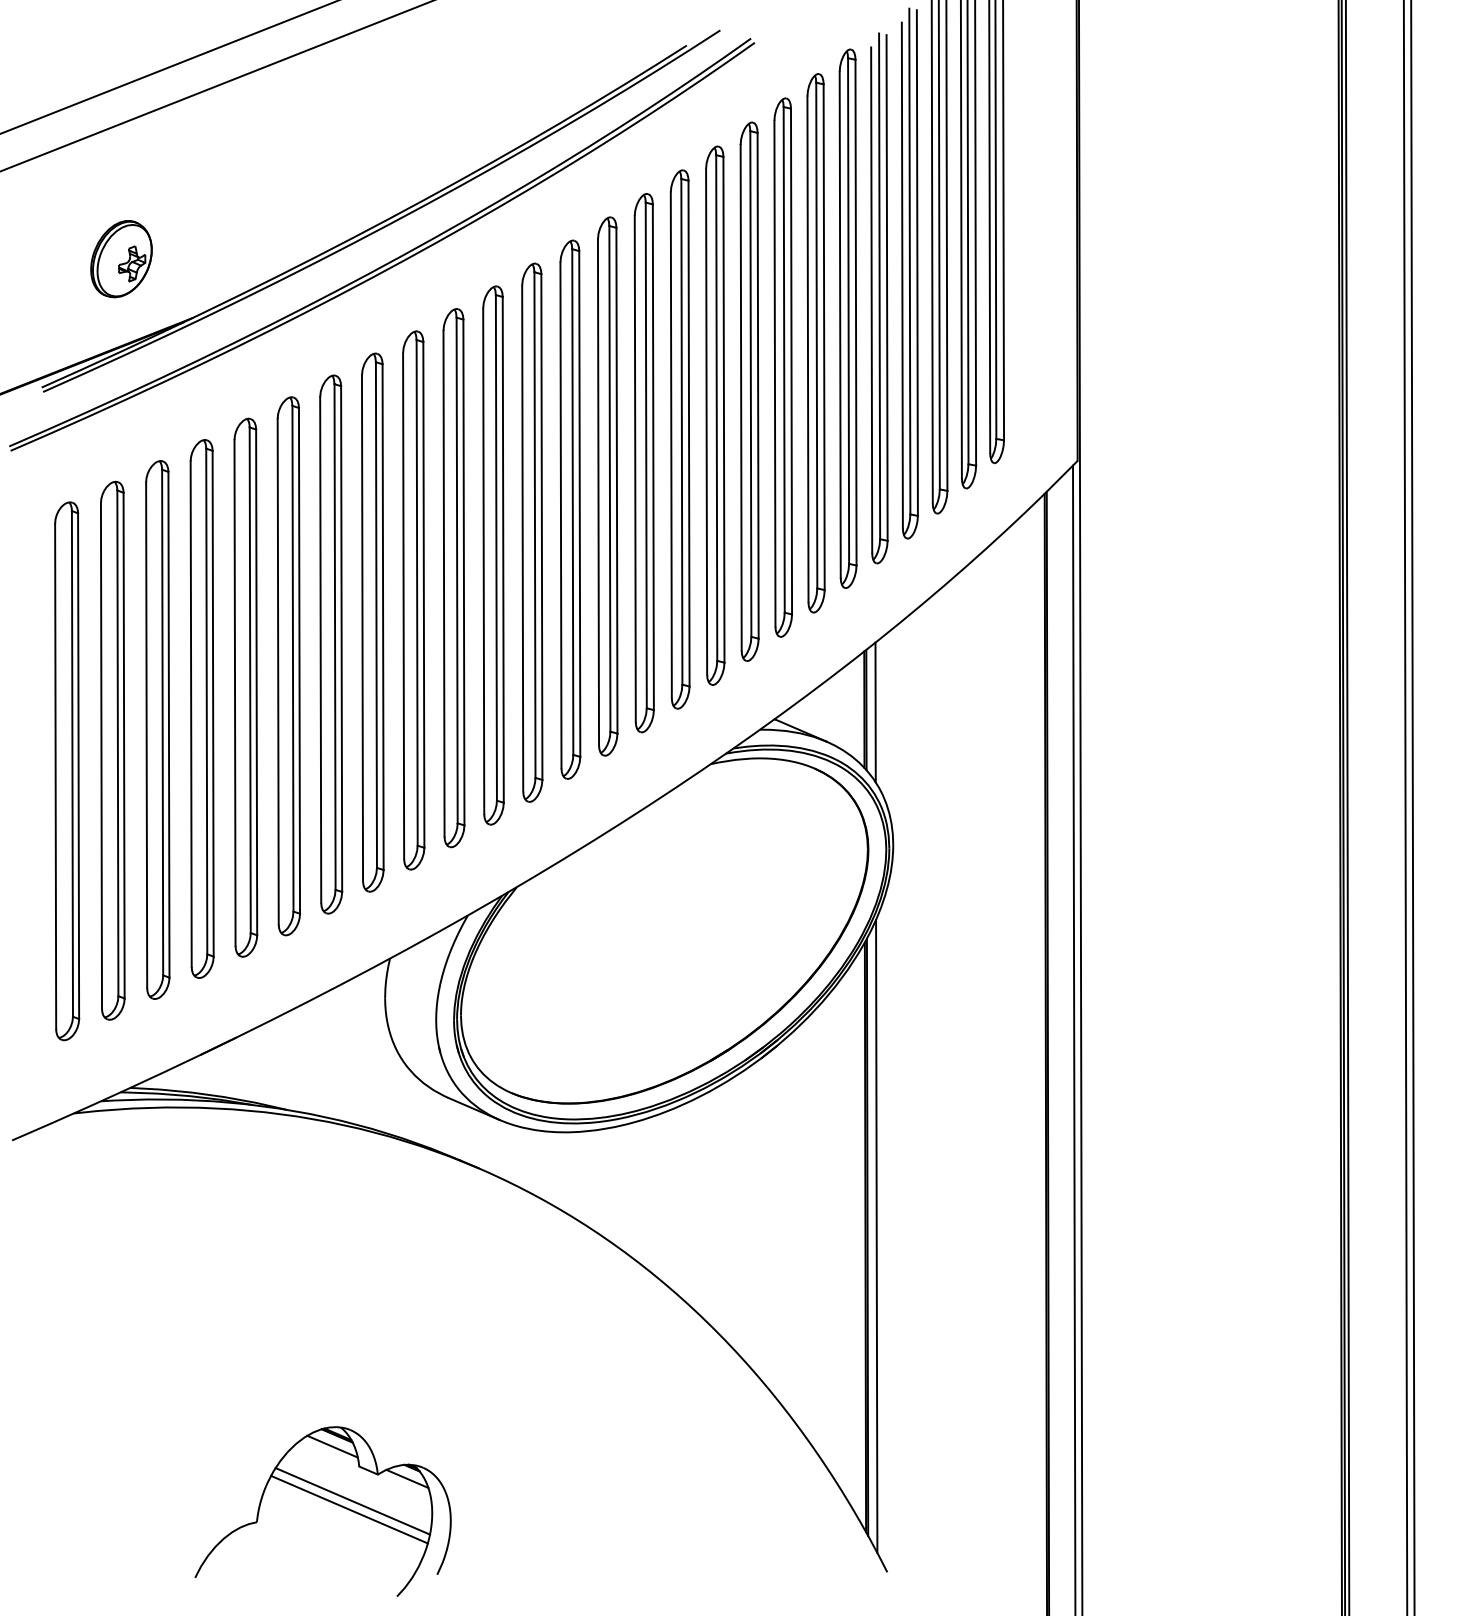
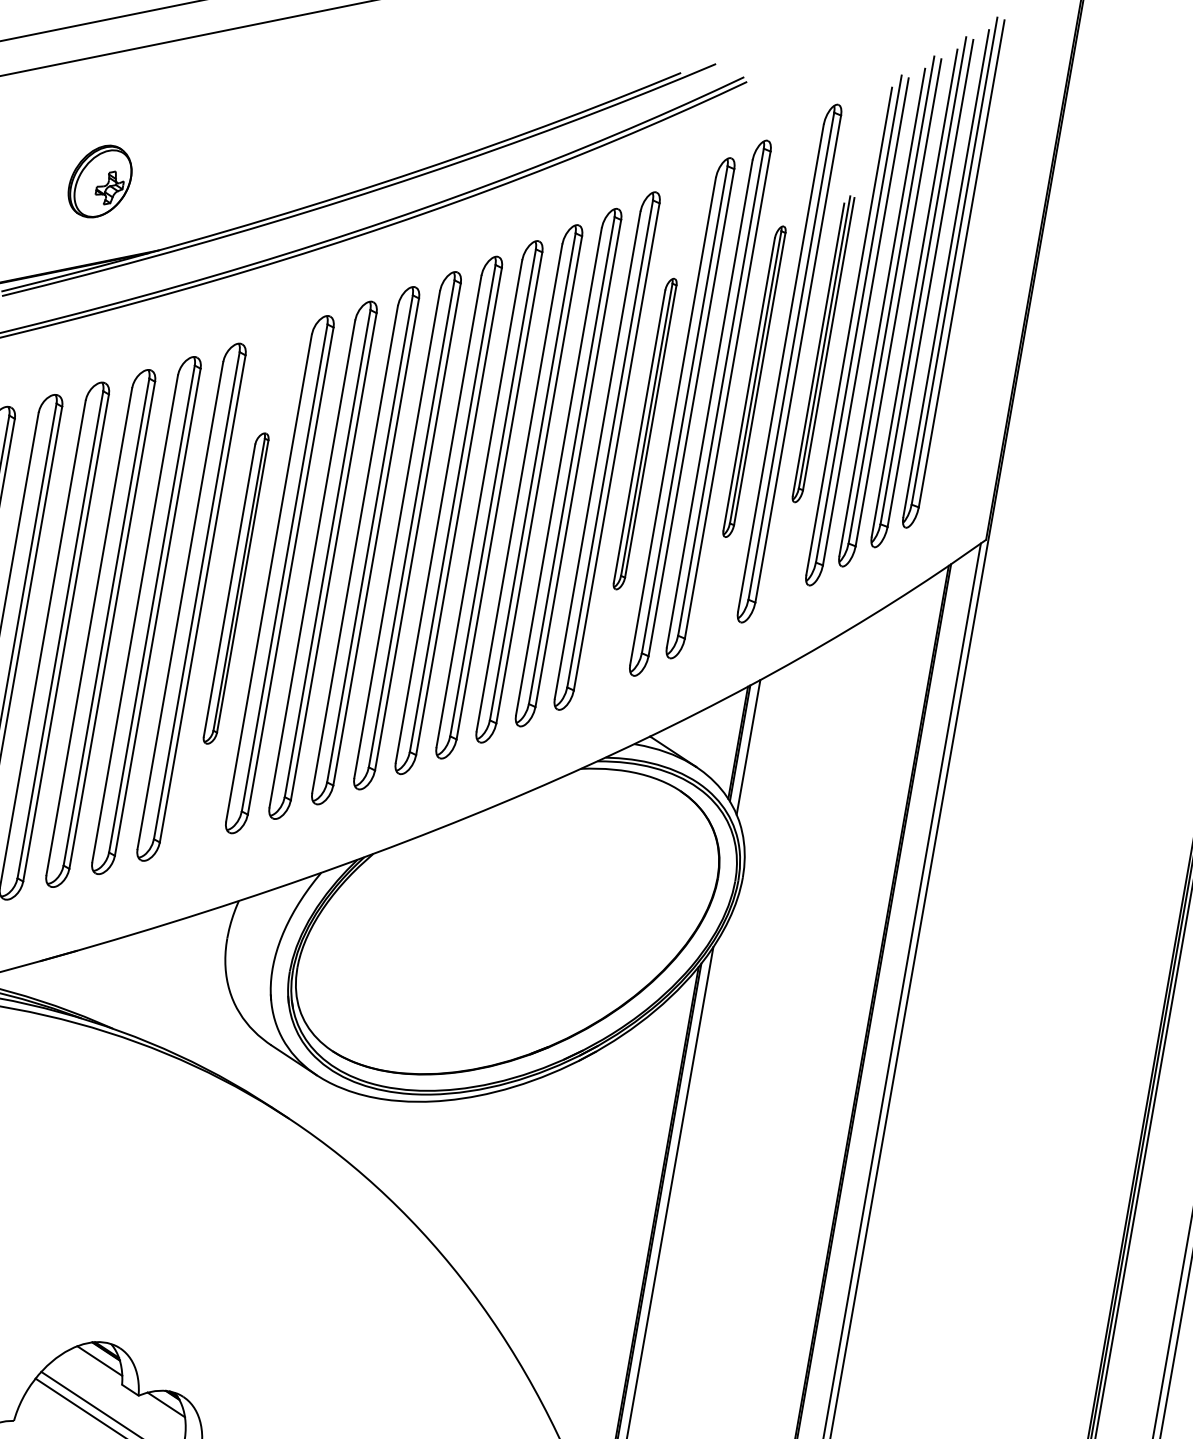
part: (879, 298) -> (823, 349), size x0.6
part: (815, 343) -> (753, 381), size x0.6
part: (715, 415) -> (645, 433), size x0.6
part: (331, 644) -> (236, 588), size x0.6

